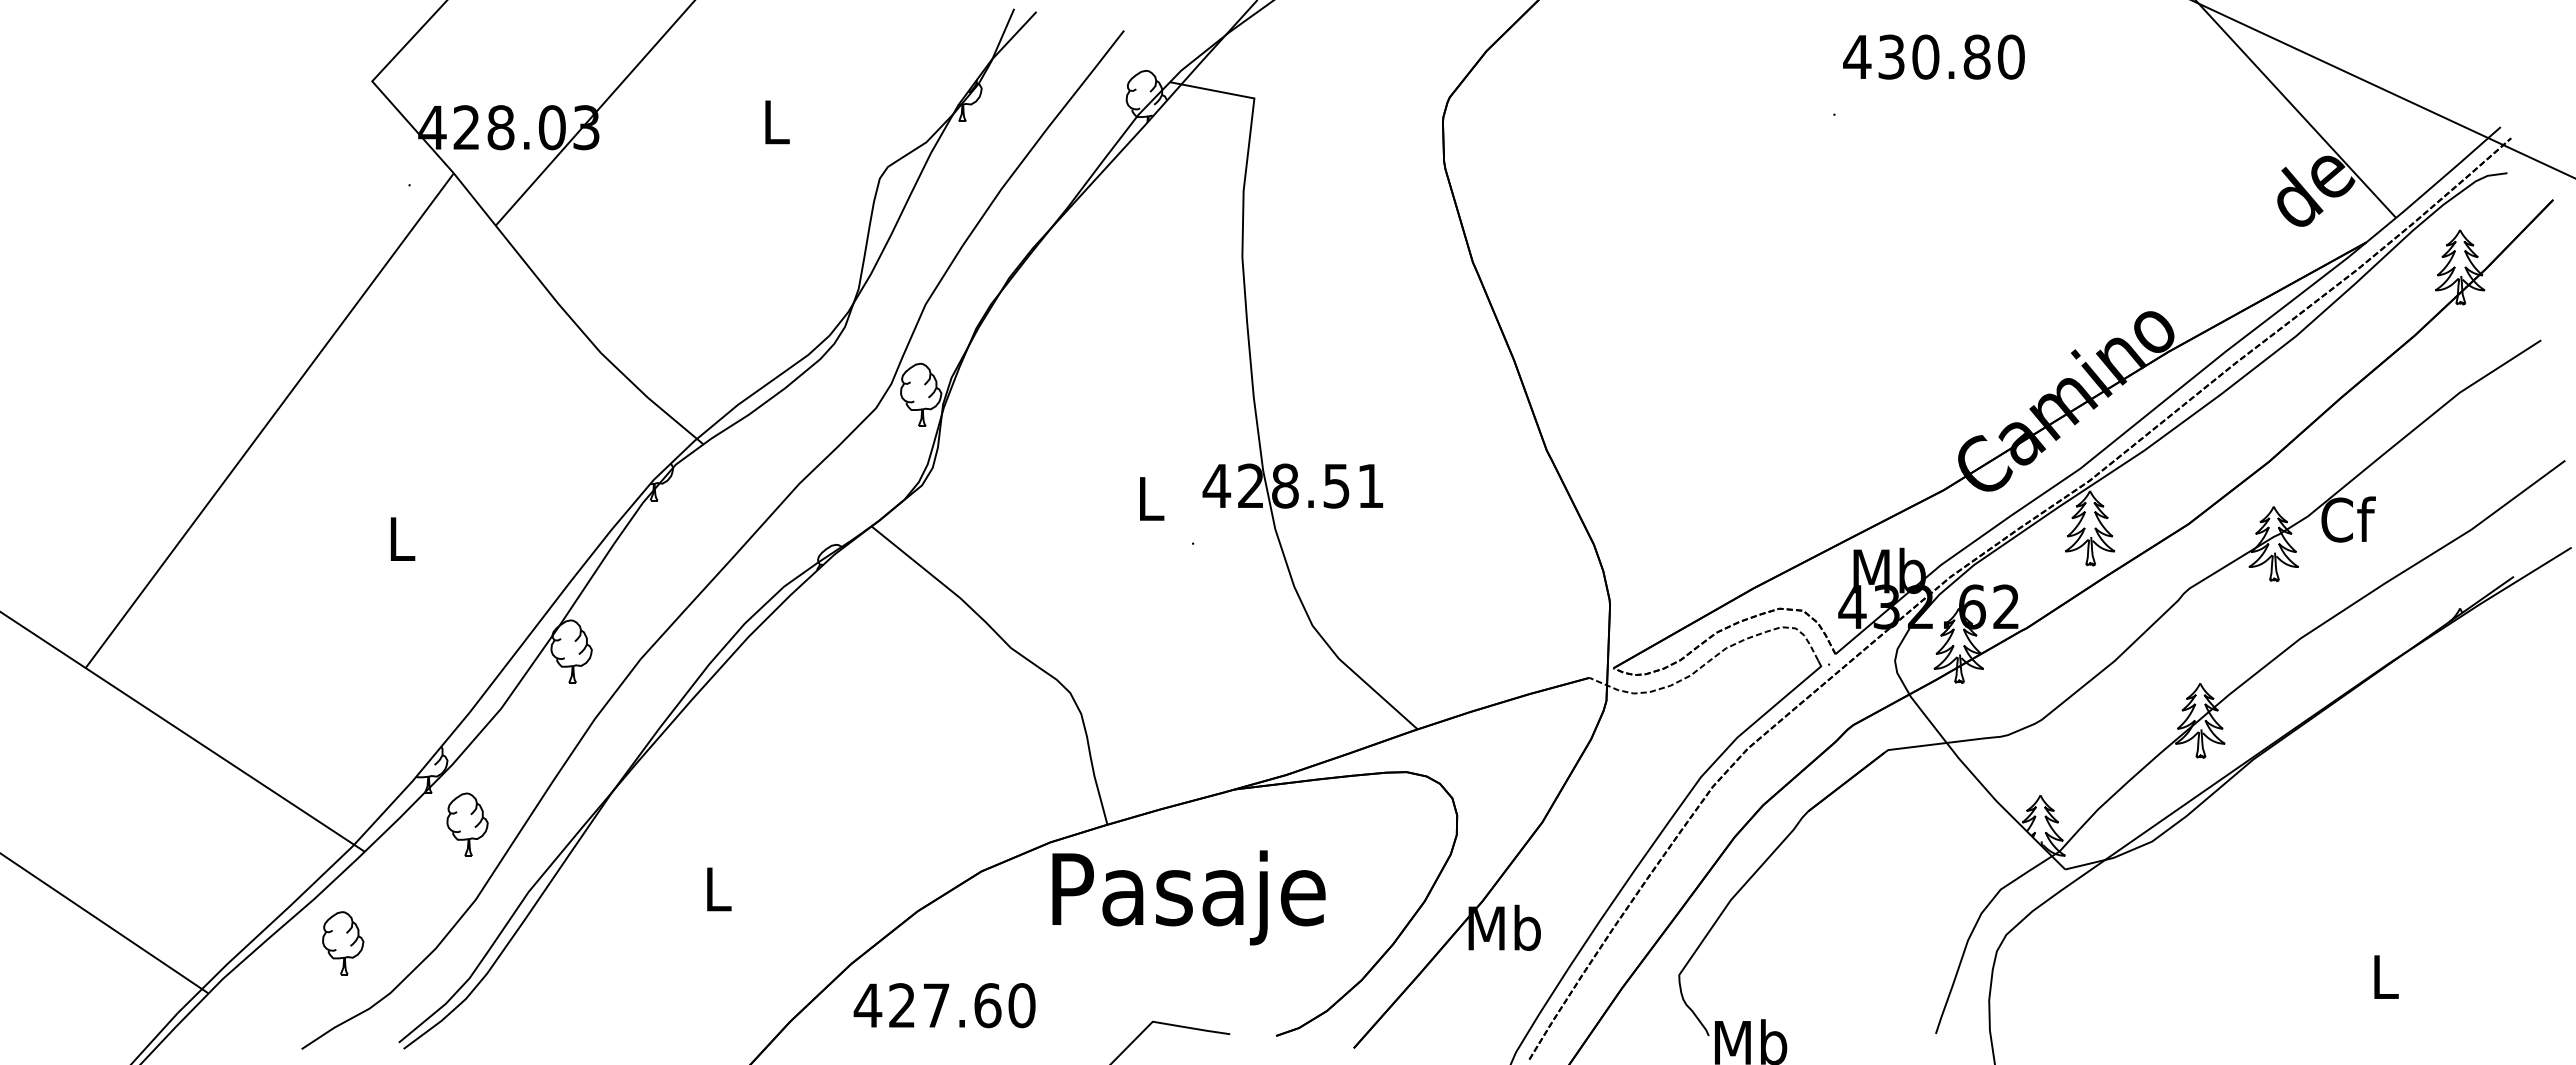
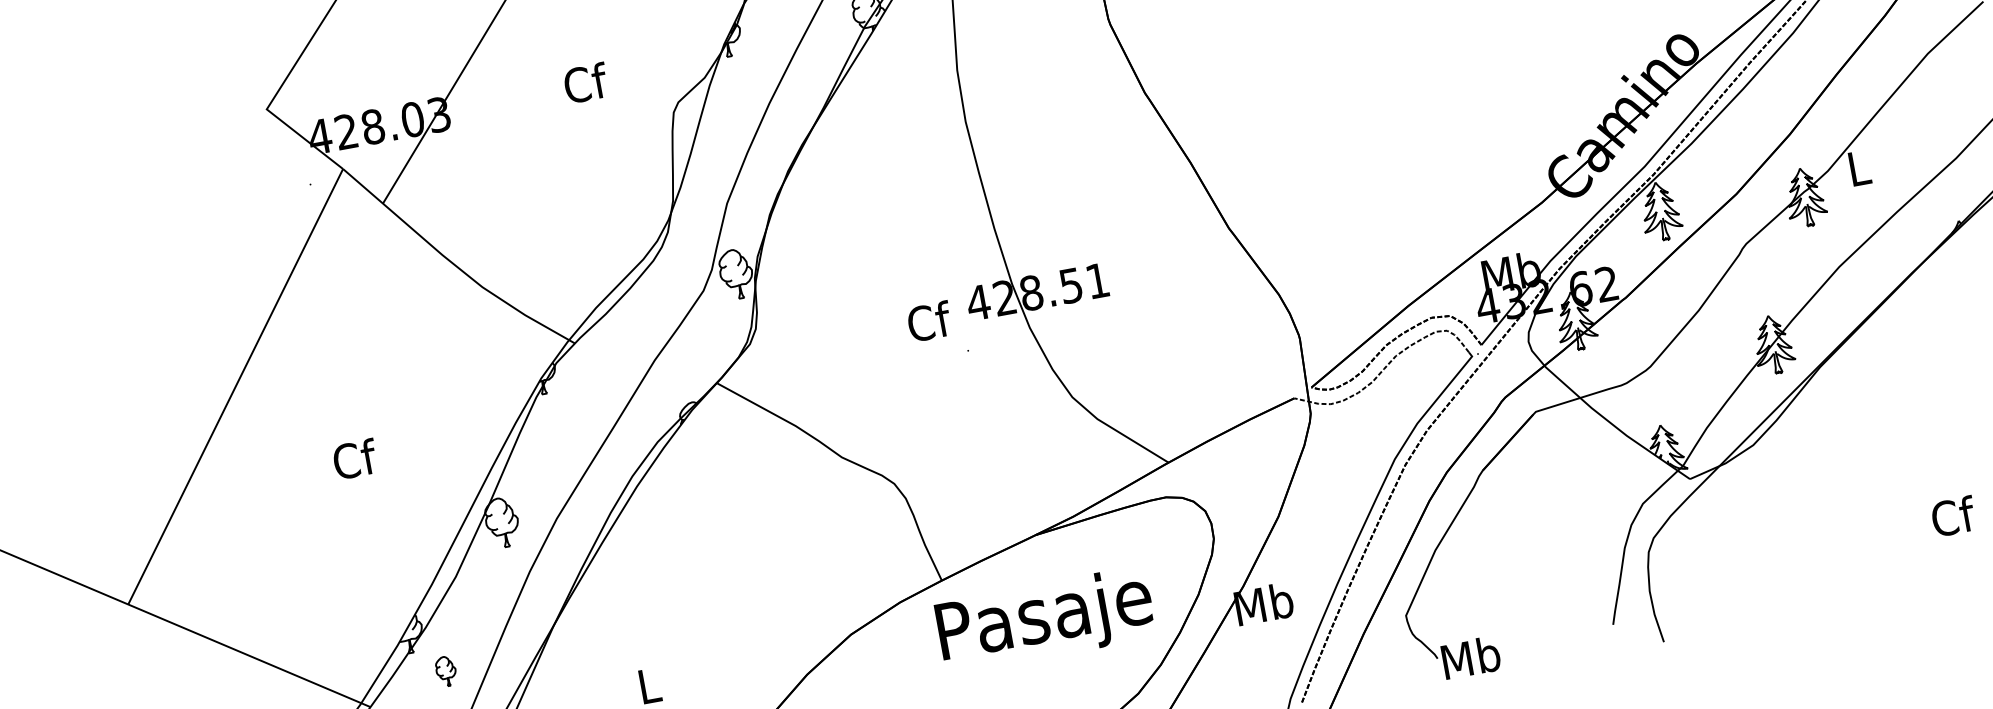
text: (777, 121) -> (586, 82), L -> Cf
text: (1151, 498) -> (929, 321), L -> Cf
text: (2348, 519) -> (1859, 167), Cf -> L
text: (402, 538) -> (355, 459), L -> Cf
part: (467, 824) -> (446, 671), size x0.6
text: (1188, 897) -> (1045, 619), moved
text: (2386, 976) -> (1954, 516), L -> Cf

